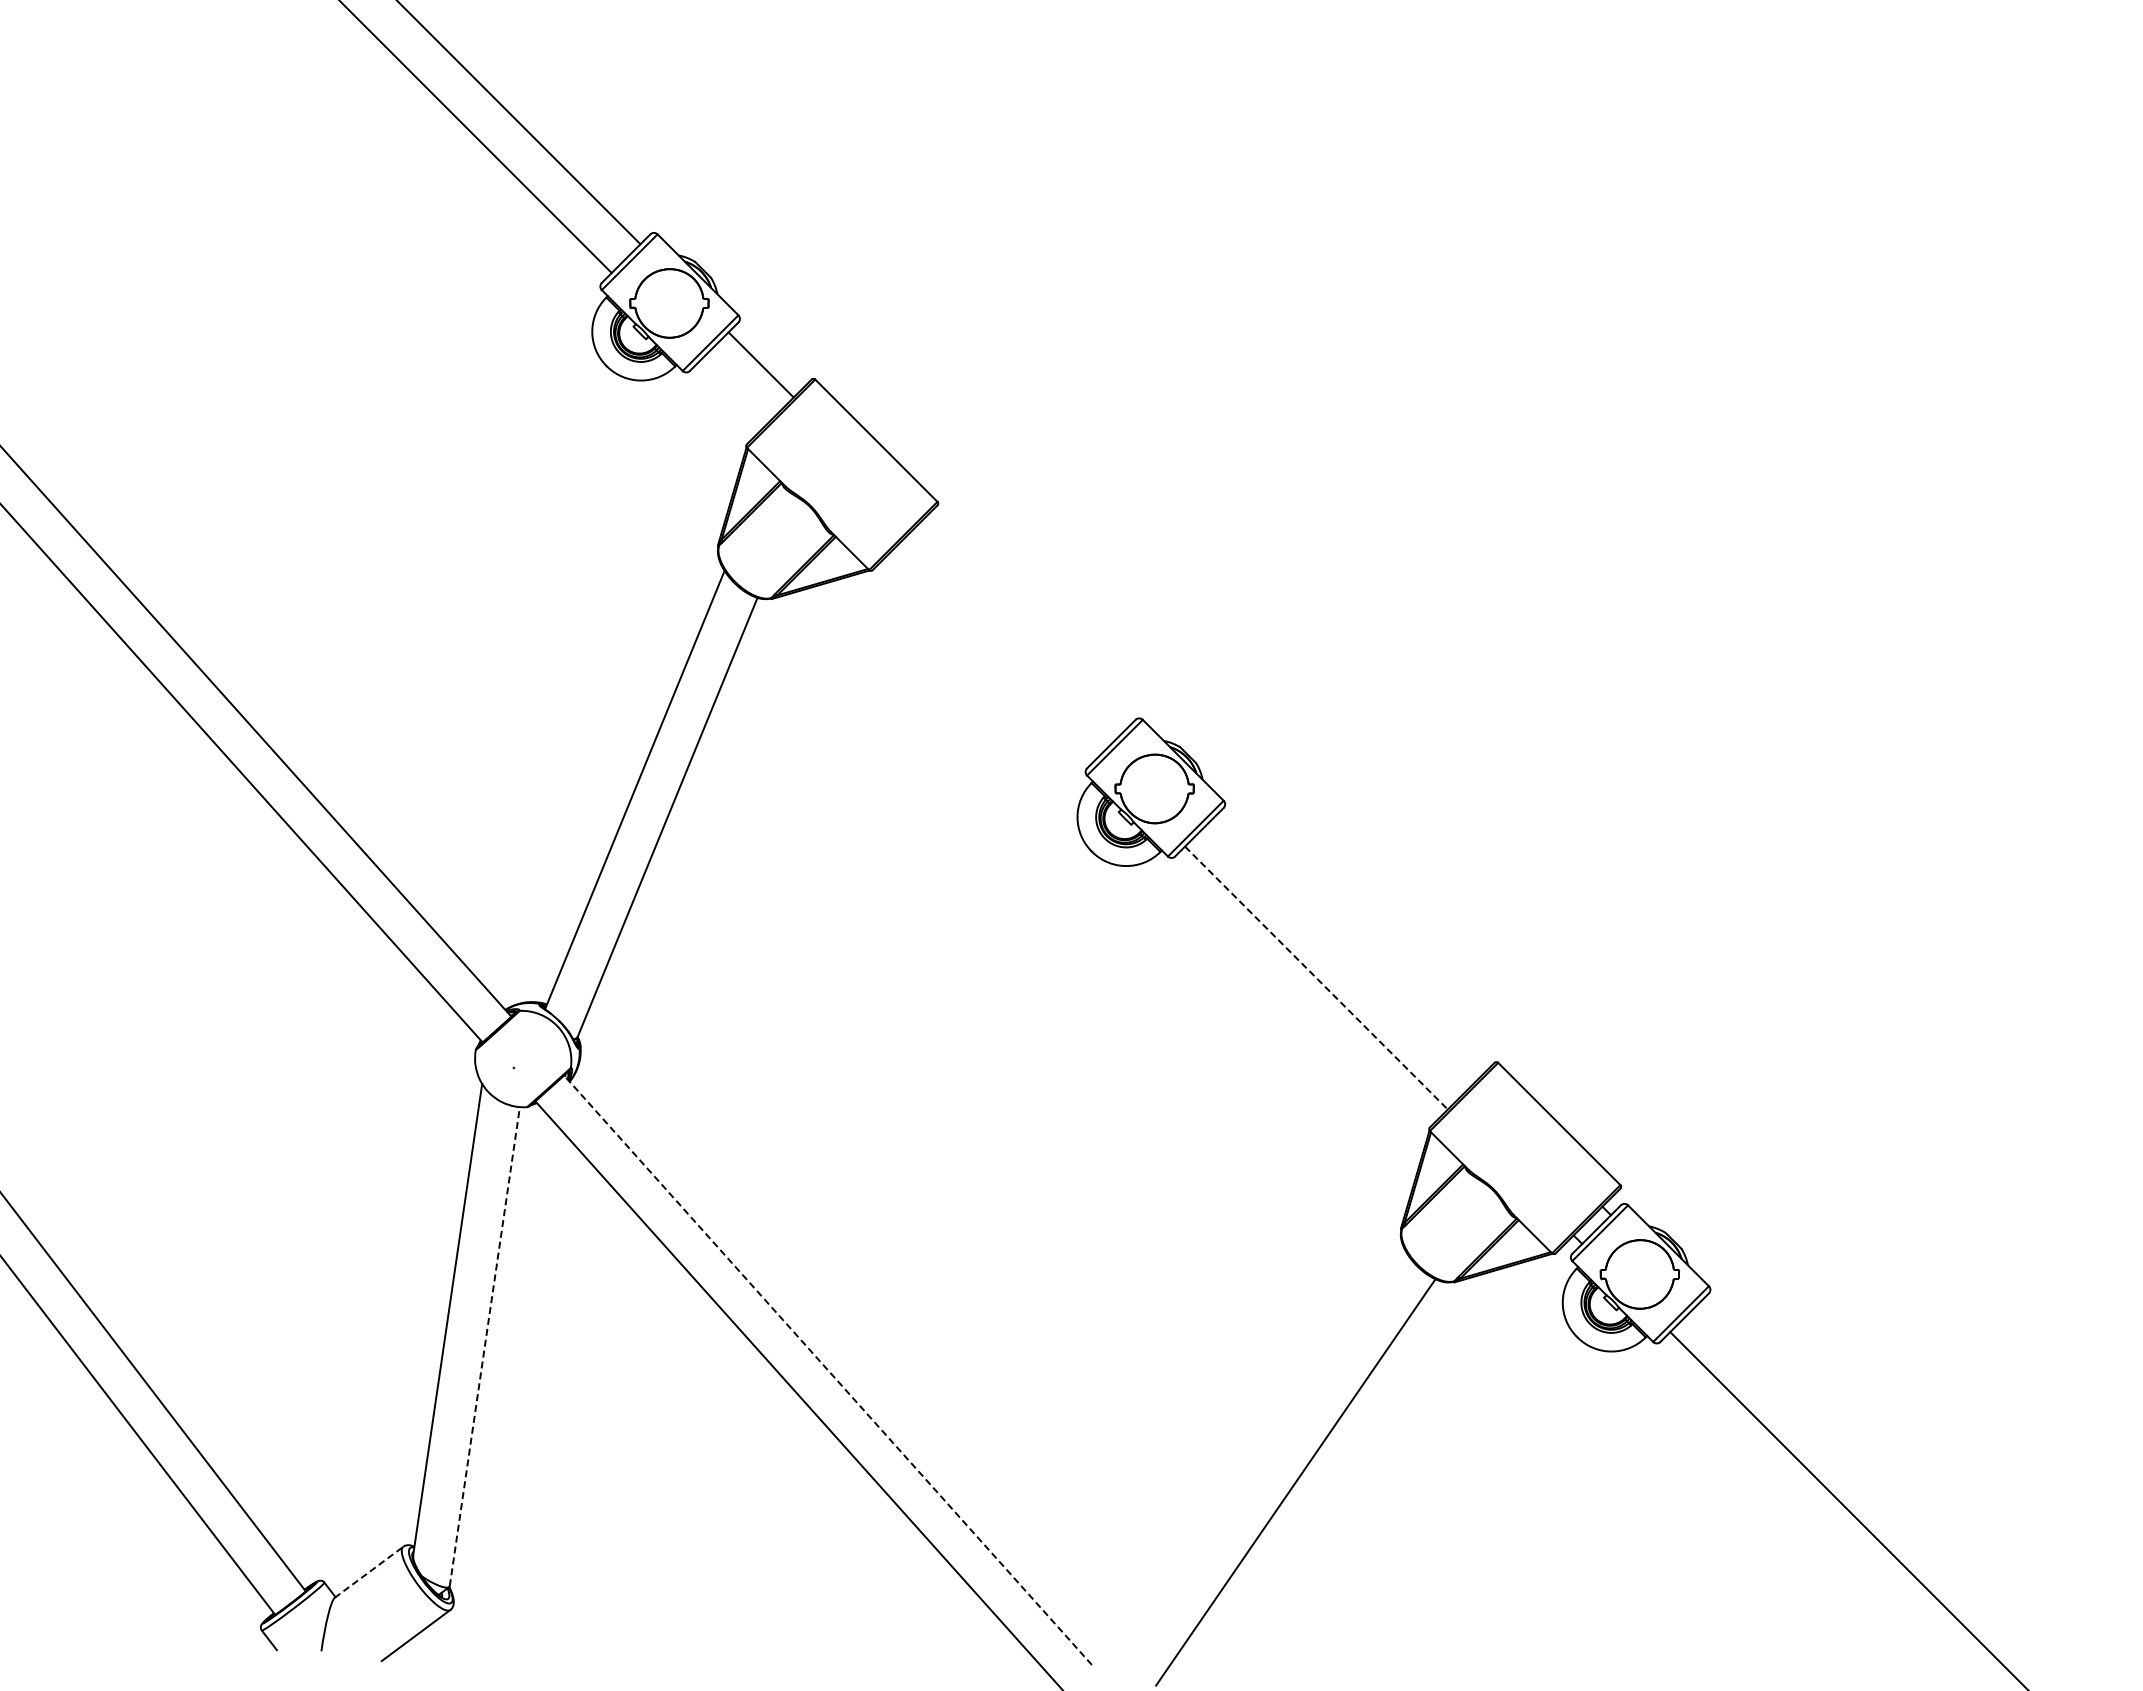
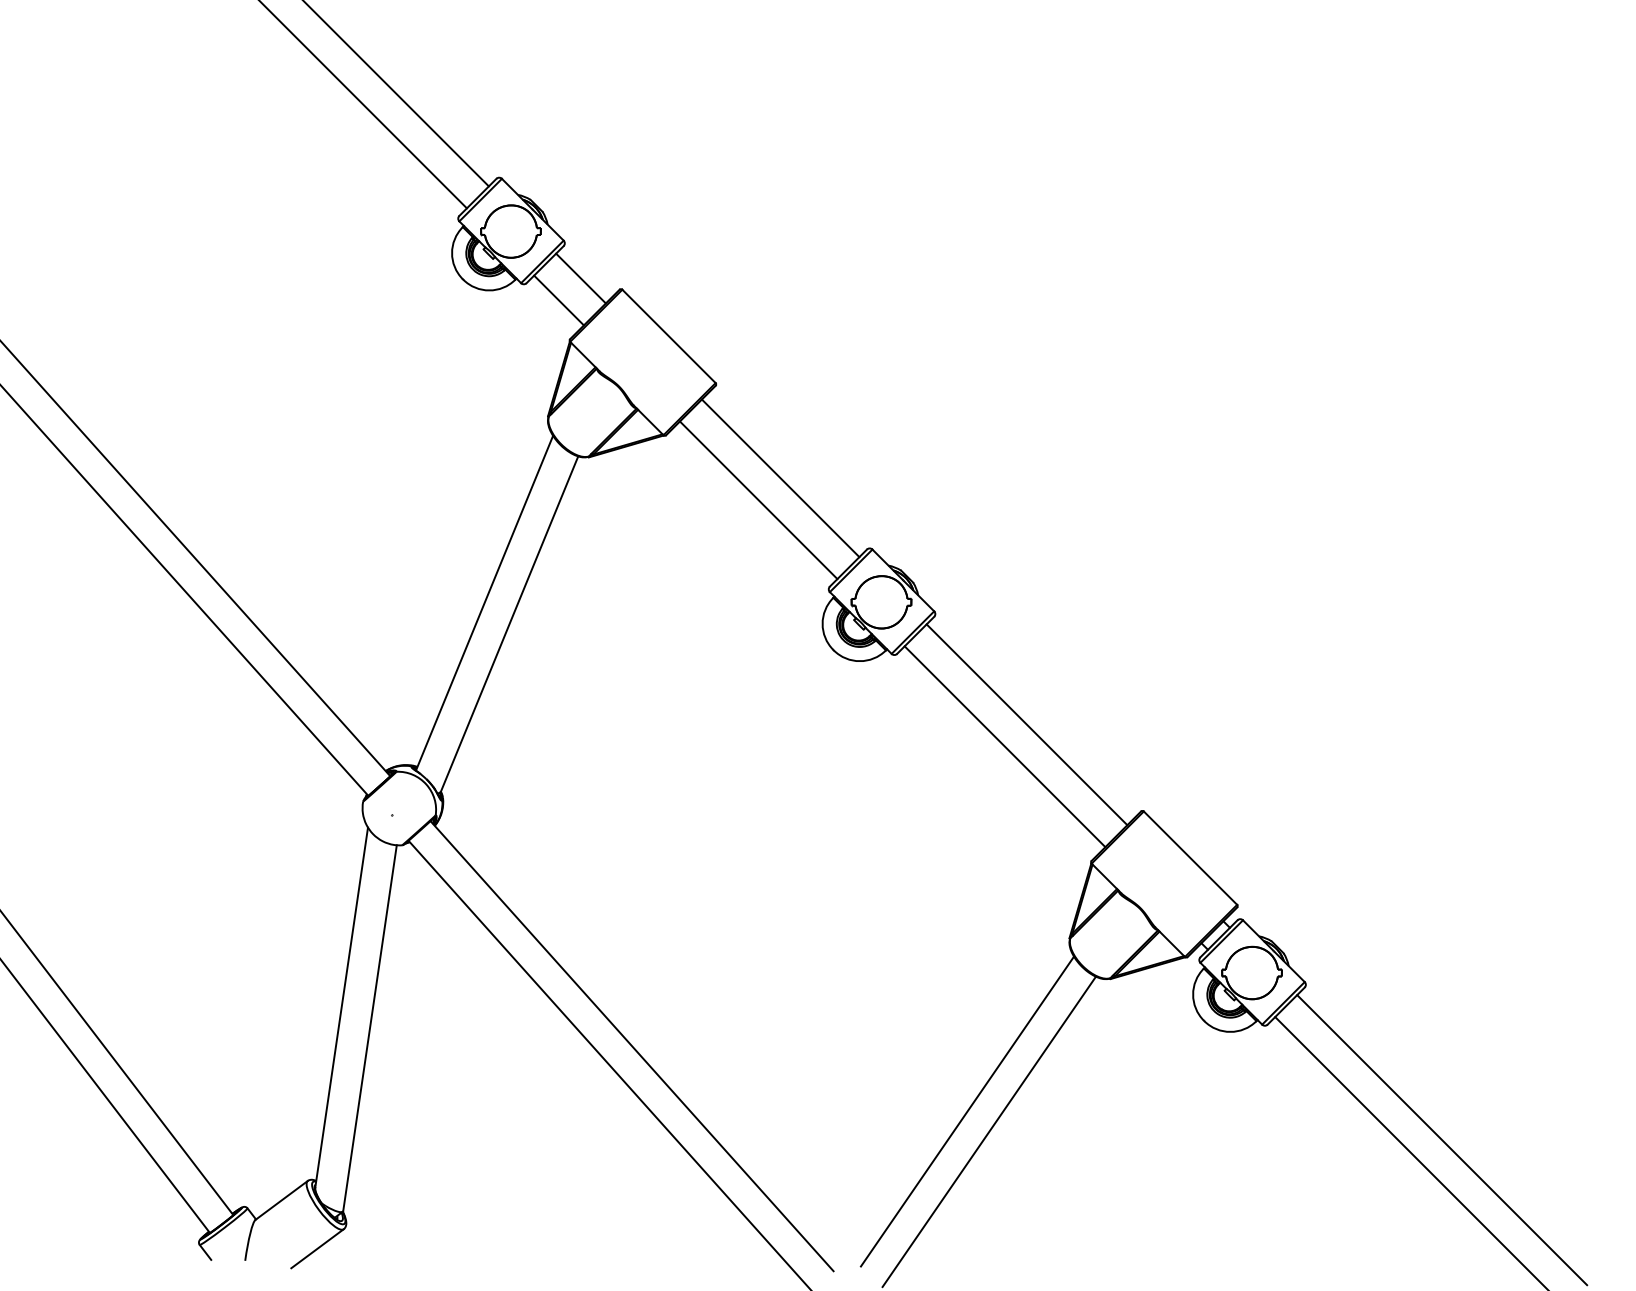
line: (731, 393) -> (558, 300), added
line: (1022, 626) -> (780, 478), added
line: (993, 655) -> (758, 500), added
line: (1344, 948) -> (1026, 724), added
line: (1316, 978) -> (1005, 747), dashed -> solid
line: (484, 1346) -> (369, 1028), dashed -> solid
line: (828, 1370) -> (632, 1046), dashed -> solid
line: (1266, 1455) -> (966, 1111), added
line: (1888, 1493) -> (1441, 1140), added
line: (369, 1572) -> (281, 1200), dashed -> solid

